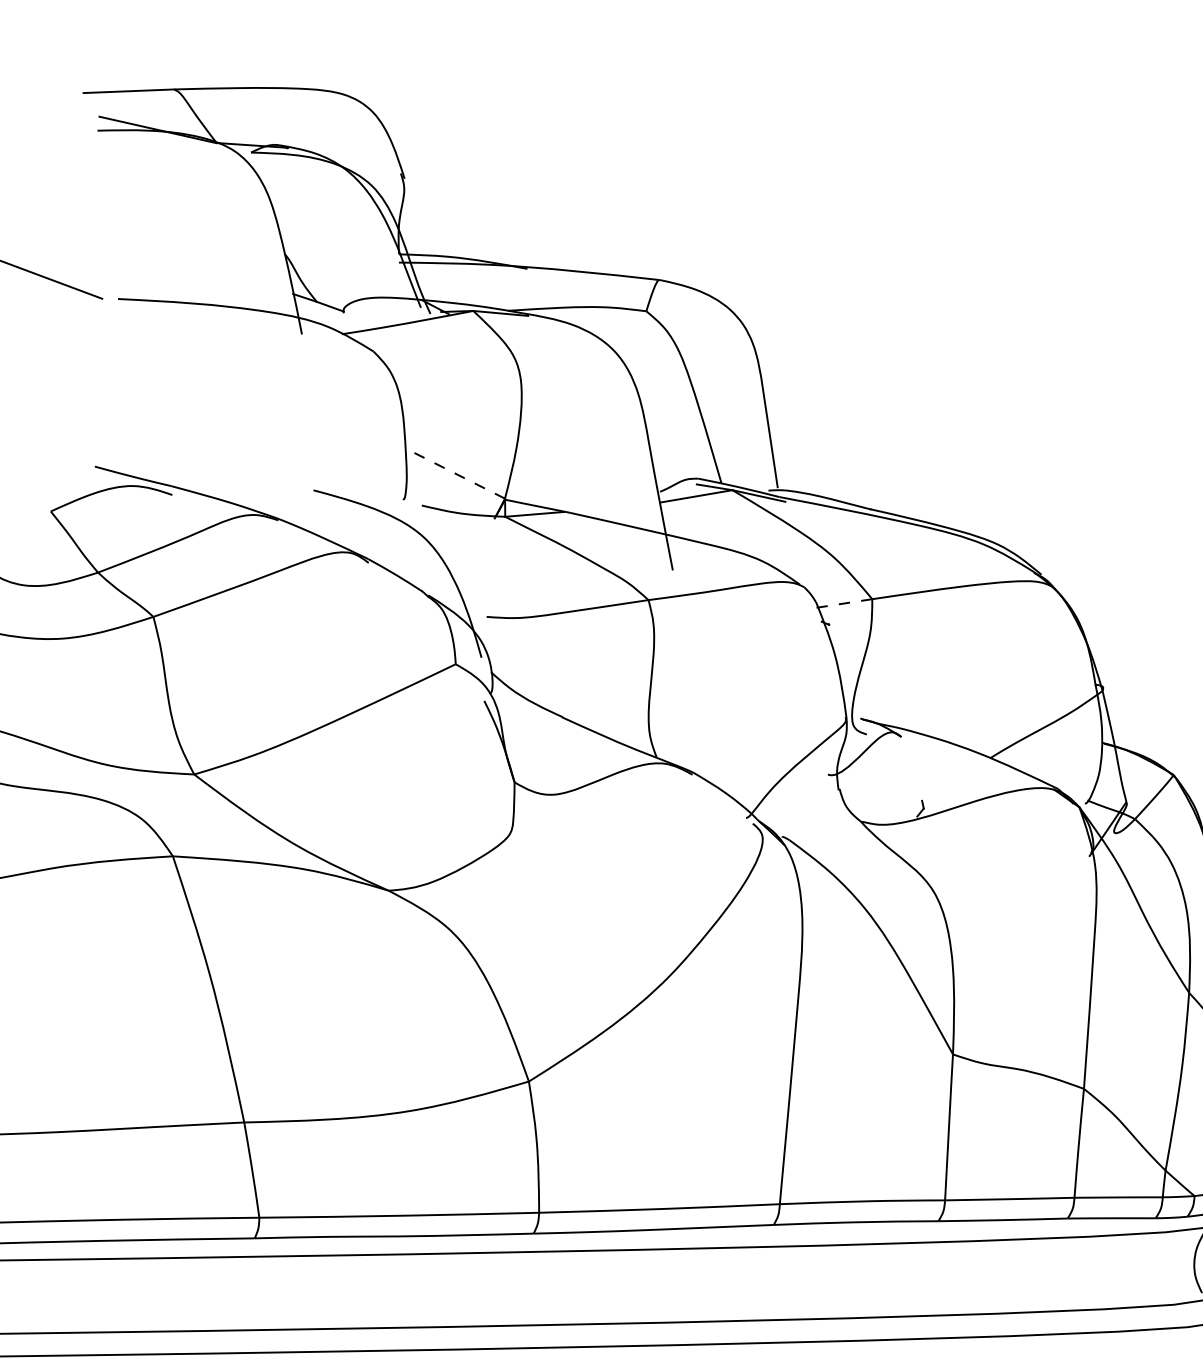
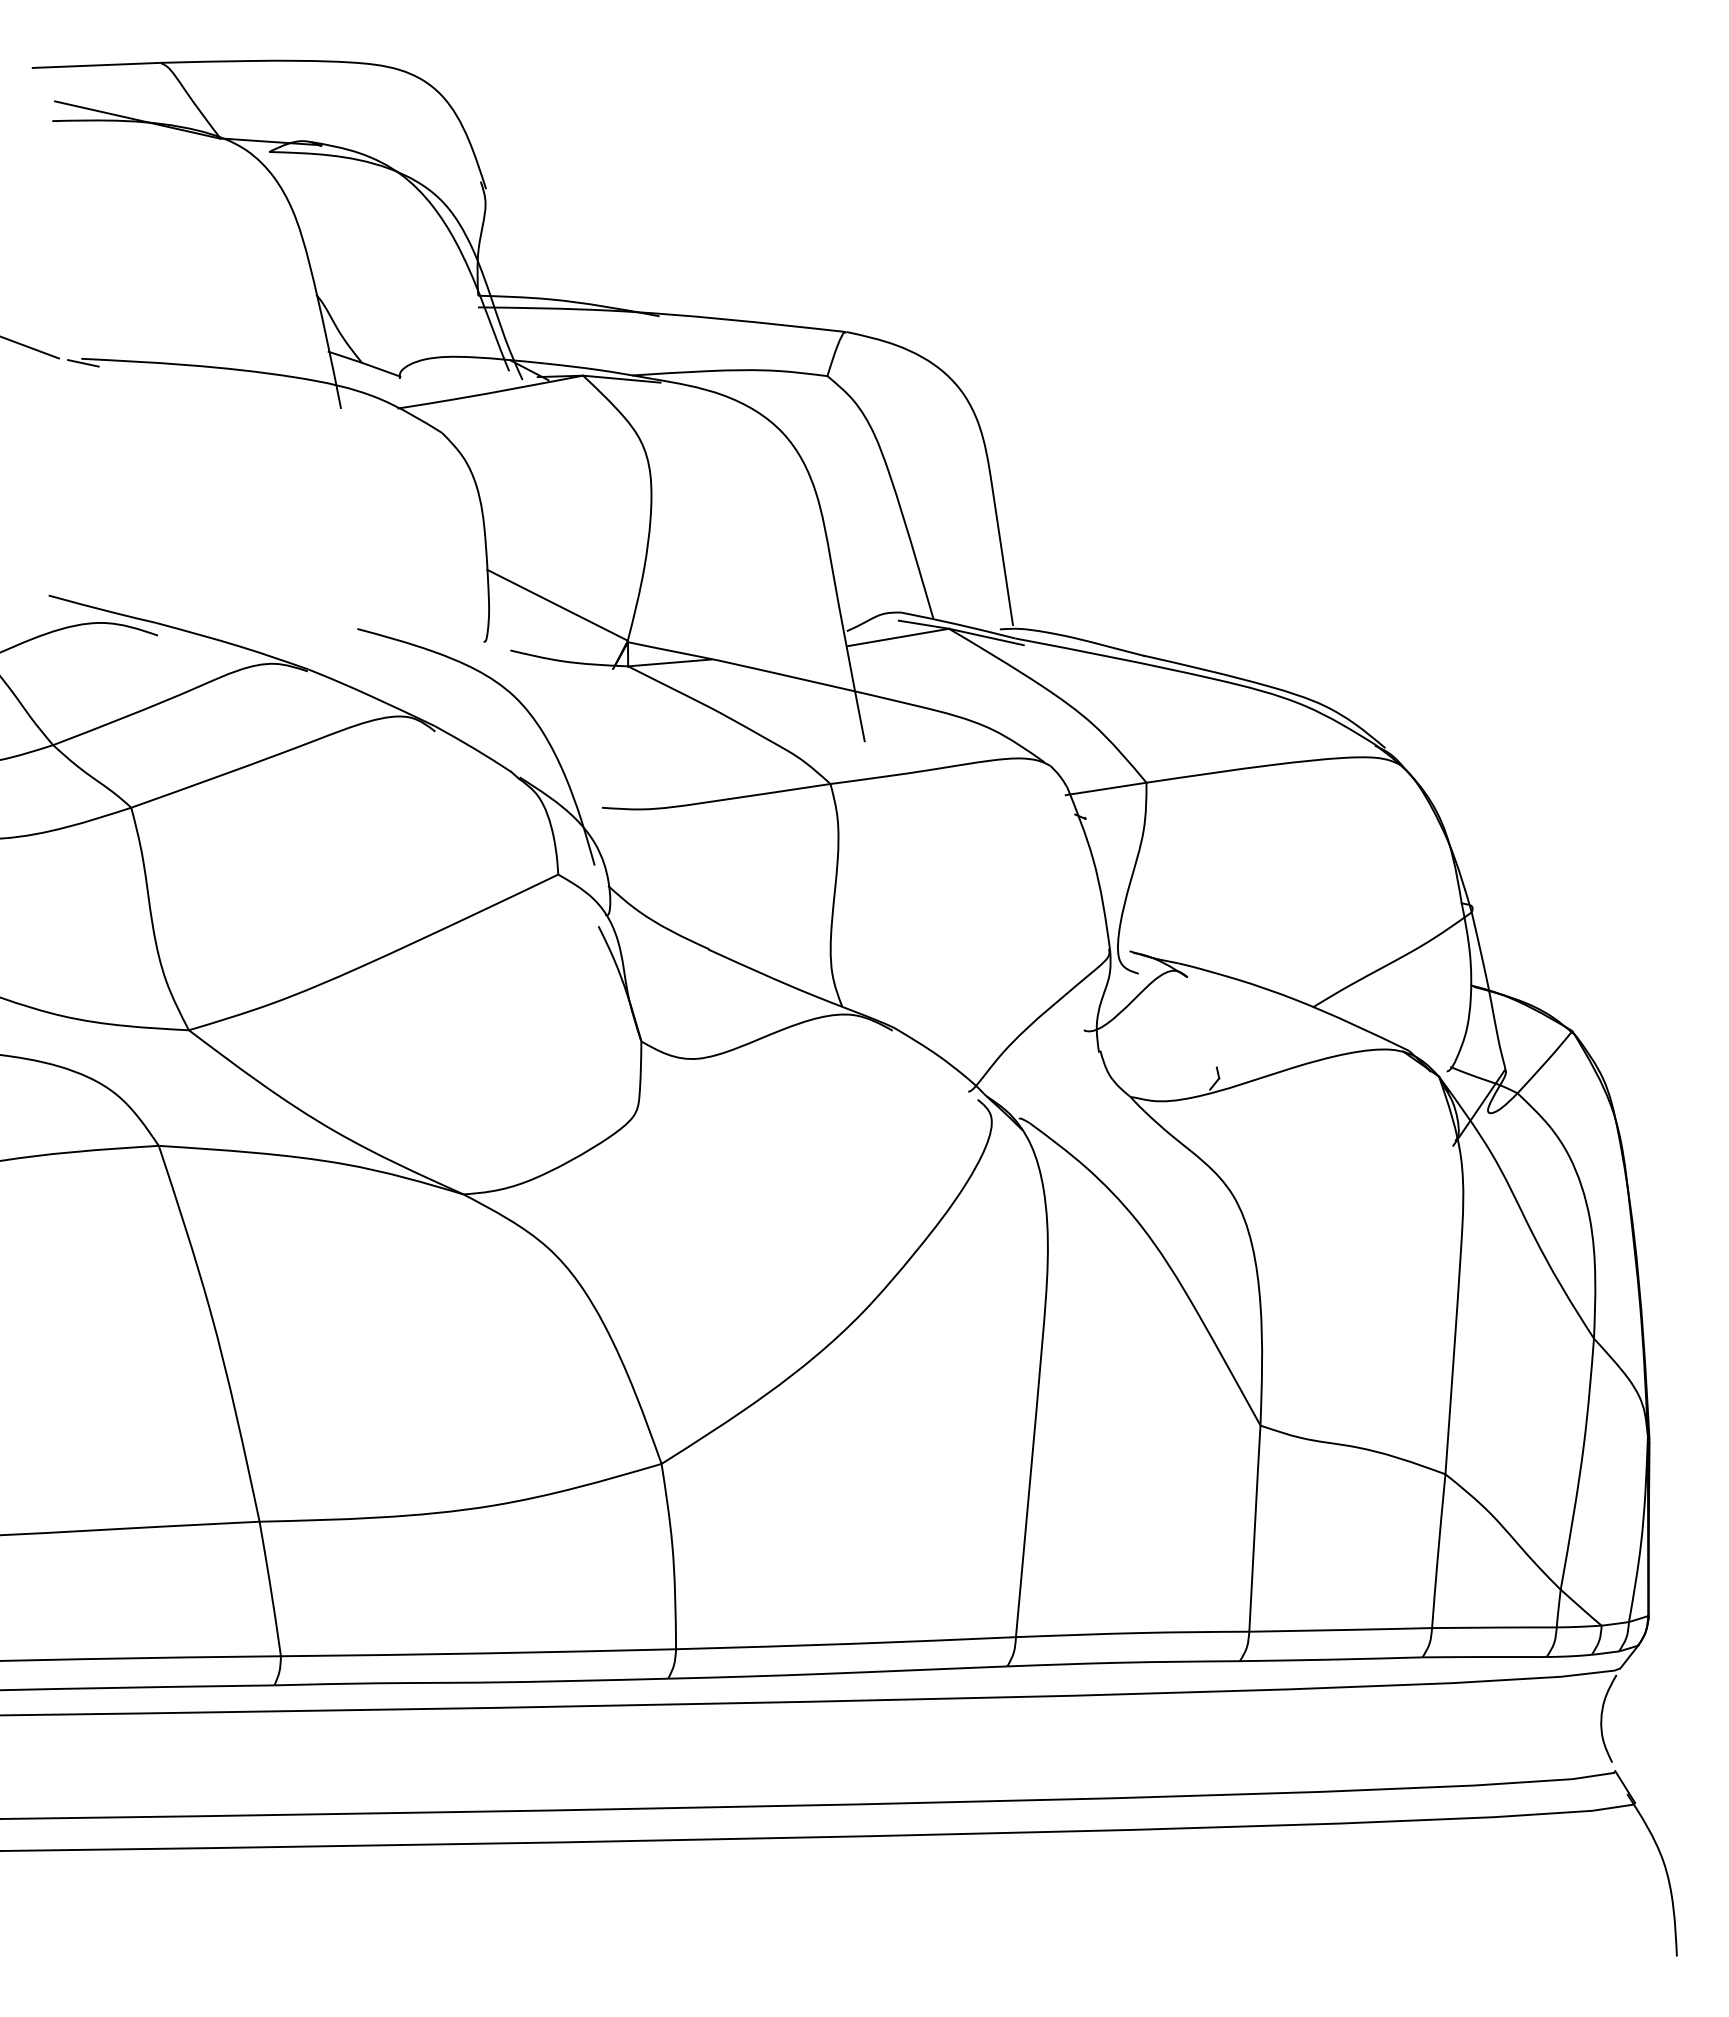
line: (119, 302) -> (83, 363), added
line: (455, 473) -> (557, 605), dashed -> solid
line: (843, 603) -> (1106, 788), dashed -> solid

